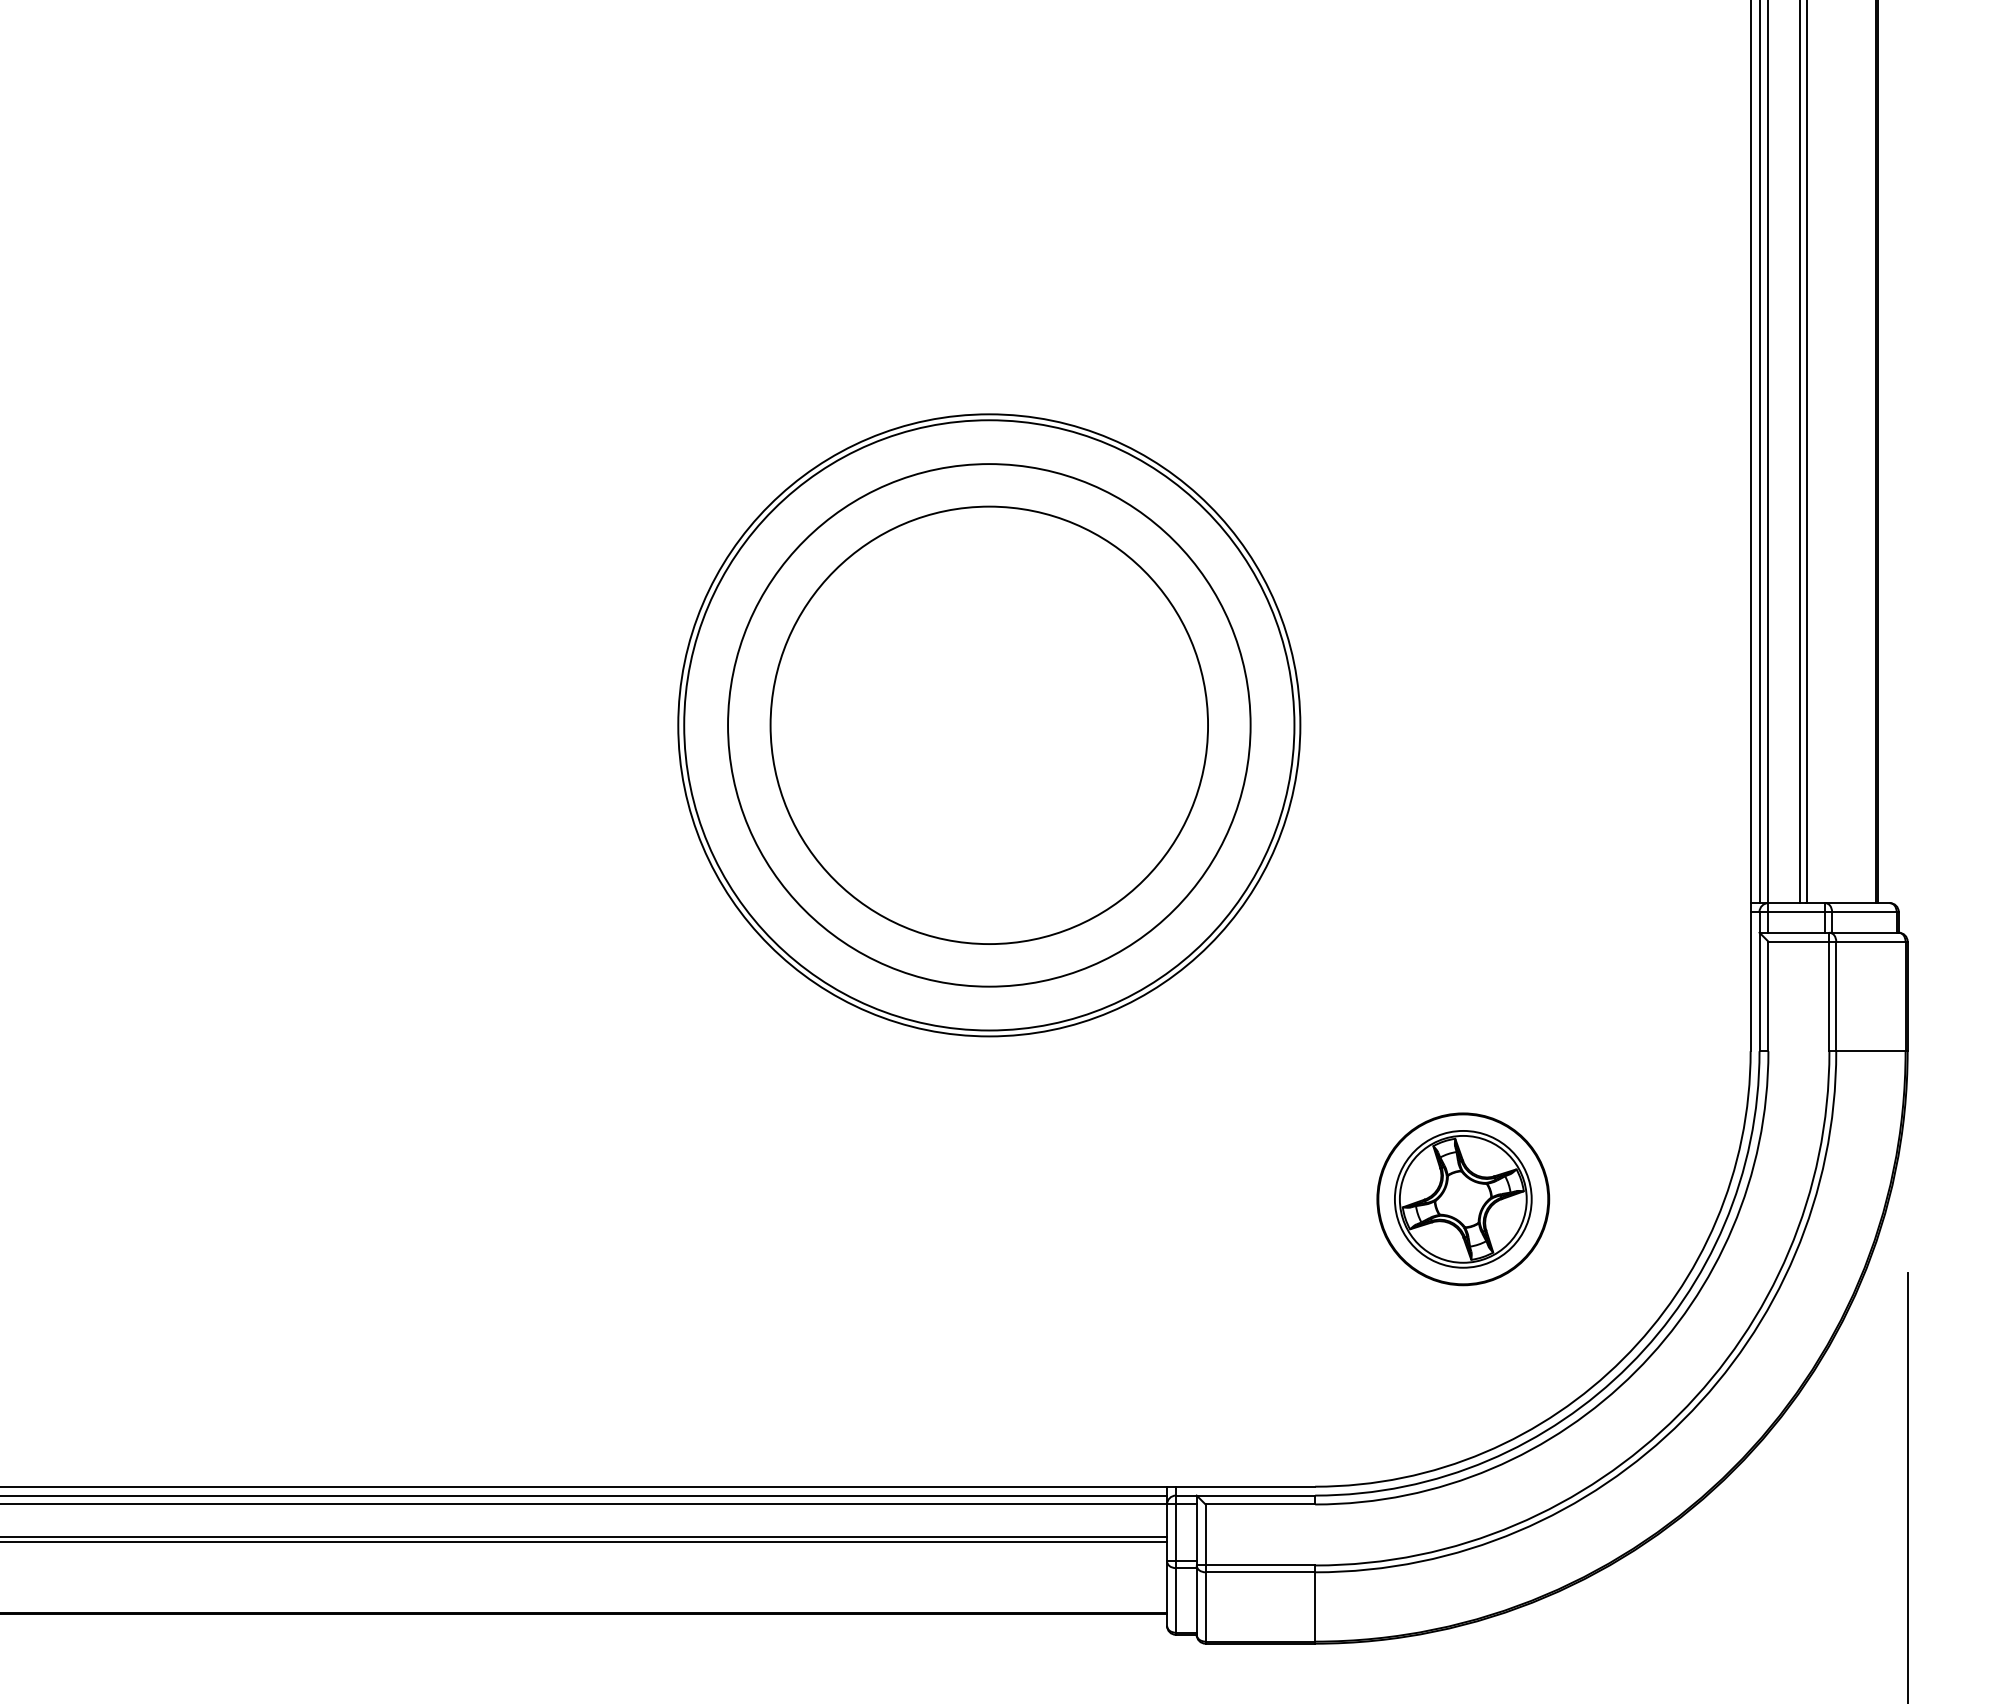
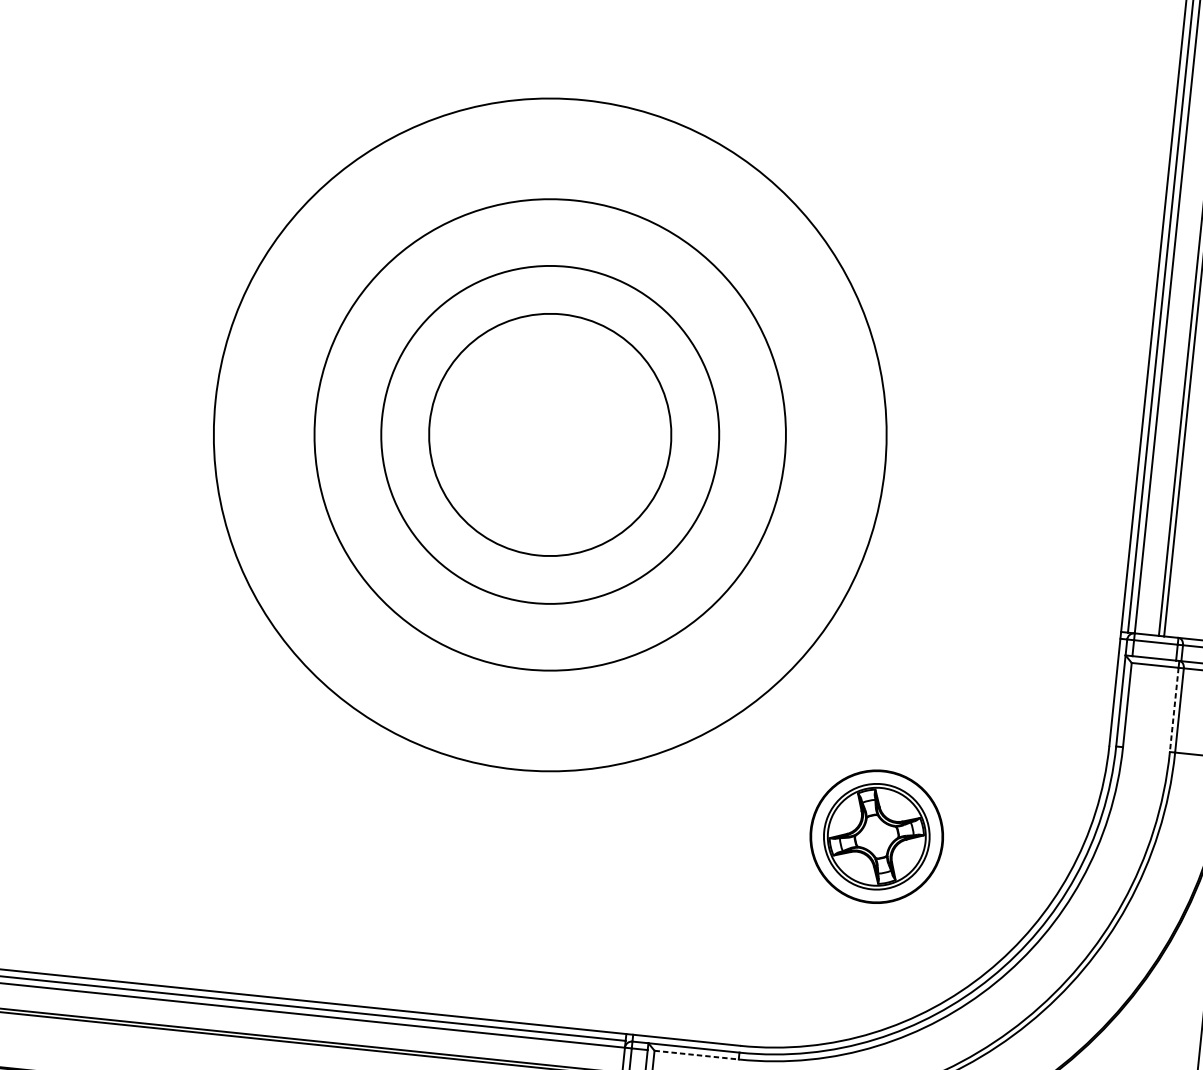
circle: (989, 725) -> (550, 435), size x0.6
circle: (989, 725) -> (550, 435), size x1.4
line: (1829, 996) -> (1174, 709), solid -> dashed
line: (1260, 1504) -> (696, 1055), solid -> dashed

